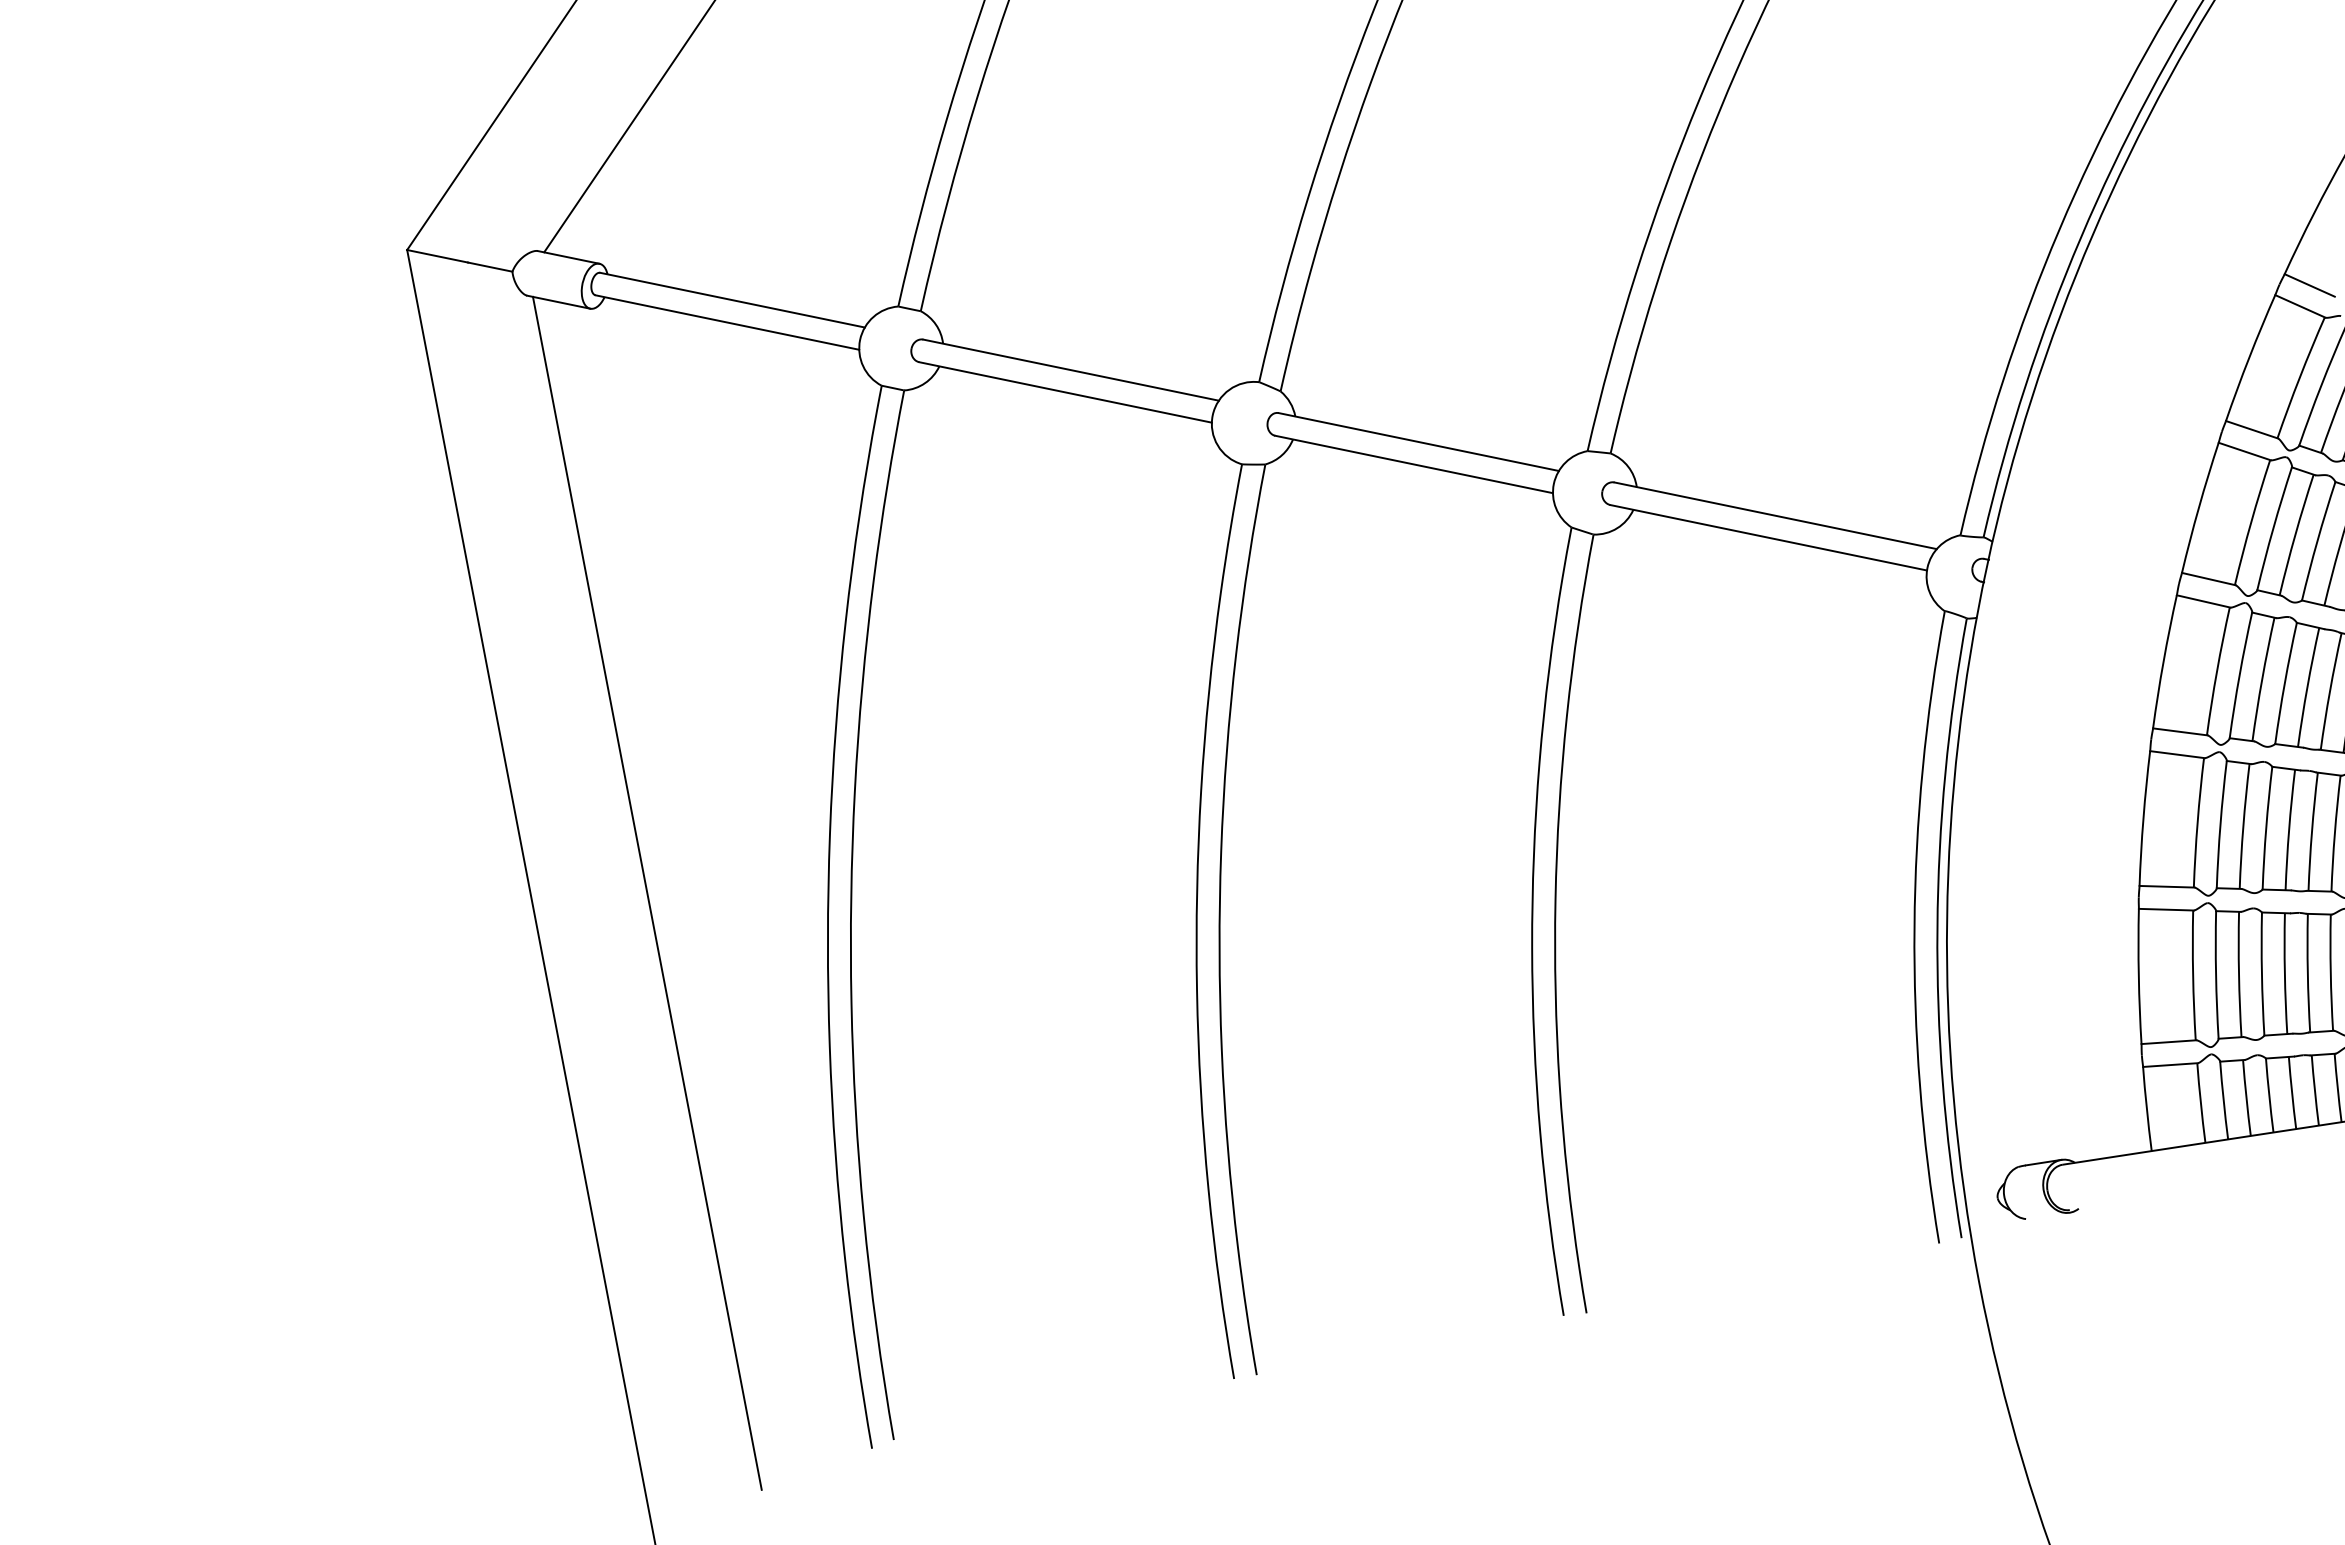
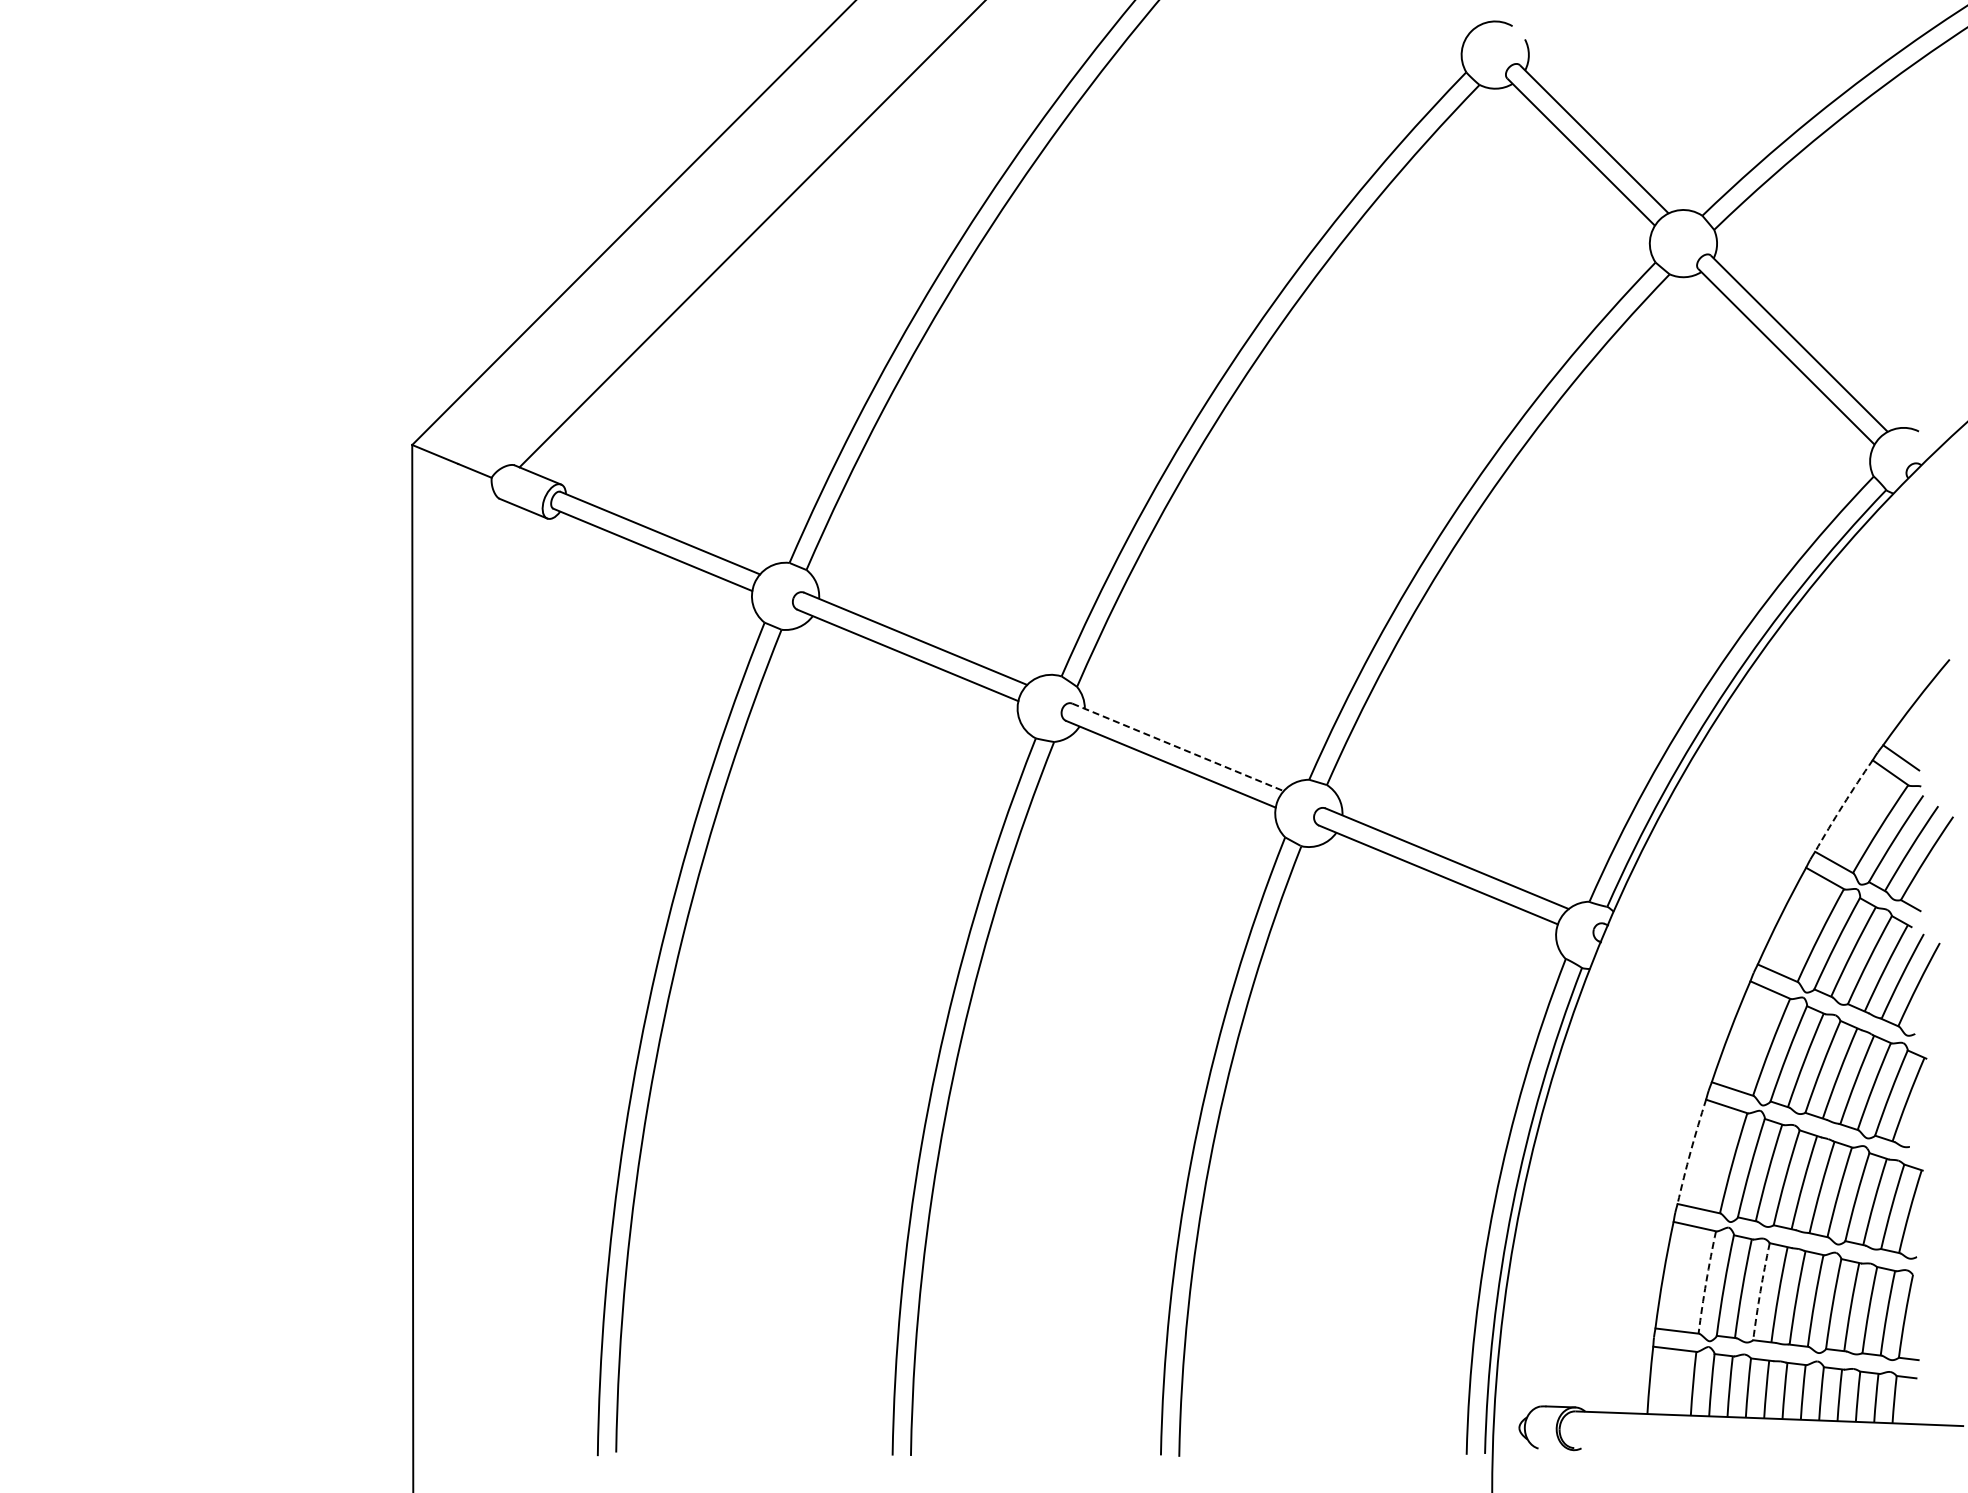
arc: (2248, 357) -> (1842, 805), solid -> dashed
line: (1419, 442) -> (1178, 747), solid -> dashed
arc: (2143, 818) -> (1690, 1151), solid -> dashed
line: (647, 892) -> (504, 985), removed
arc: (2261, 974) -> (1760, 1291), solid -> dashed
arc: (2193, 975) -> (1706, 1282), solid -> dashed

